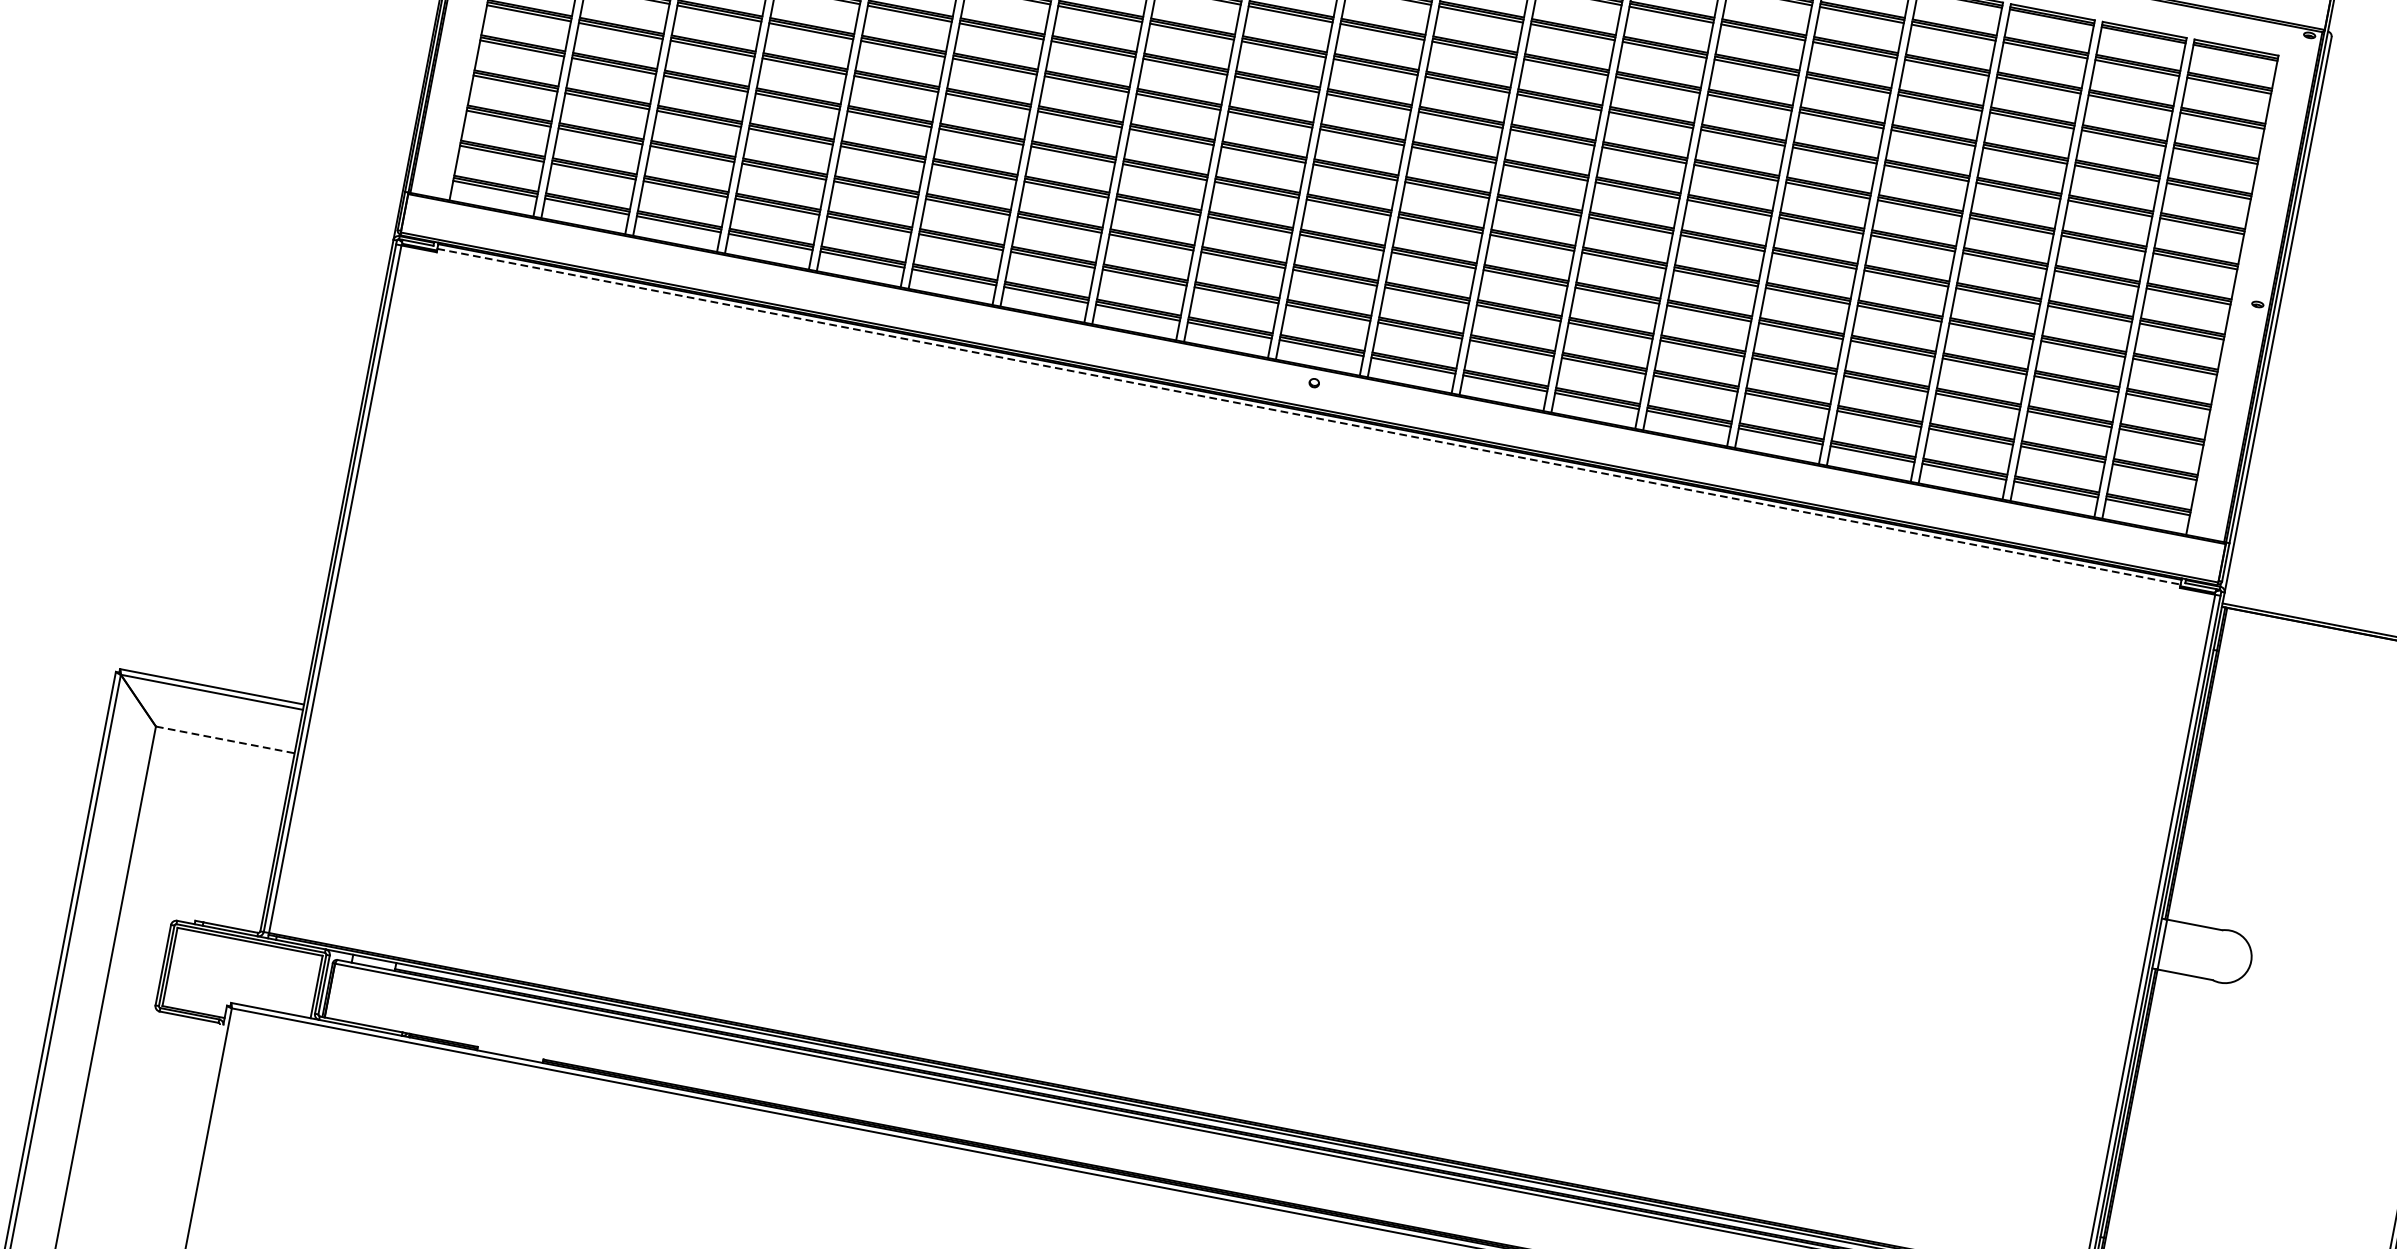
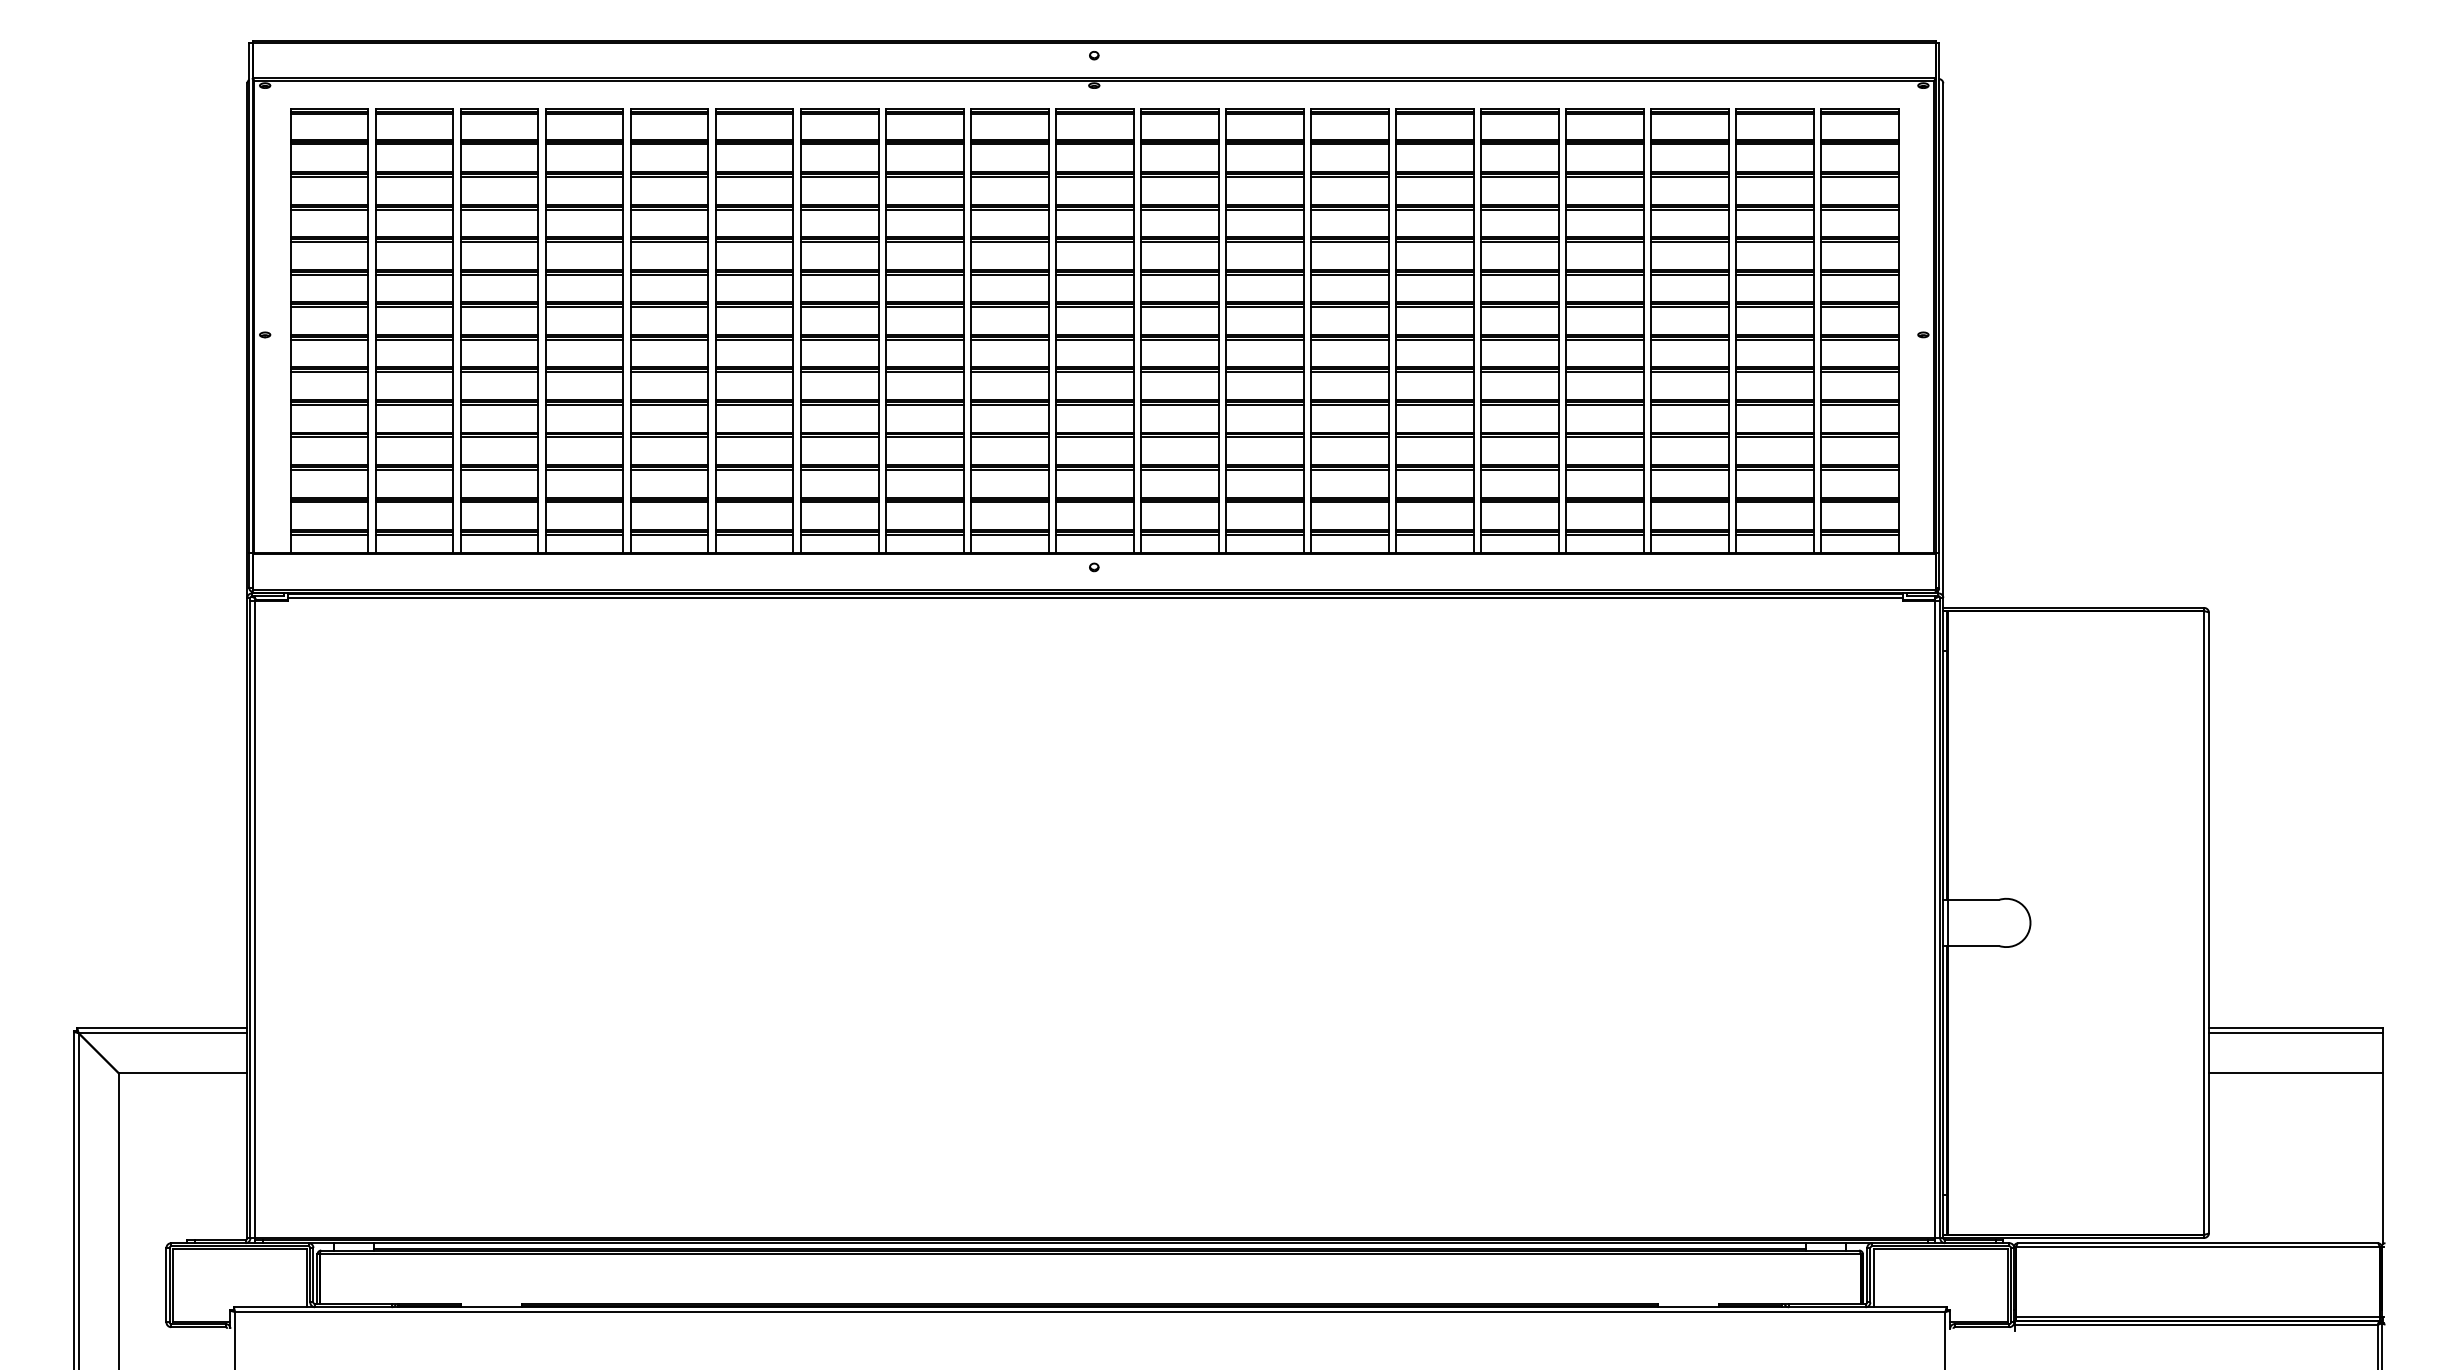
line: (1309, 416) -> (1095, 598), dashed -> solid
line: (225, 740) -> (183, 1073), dashed -> solid

